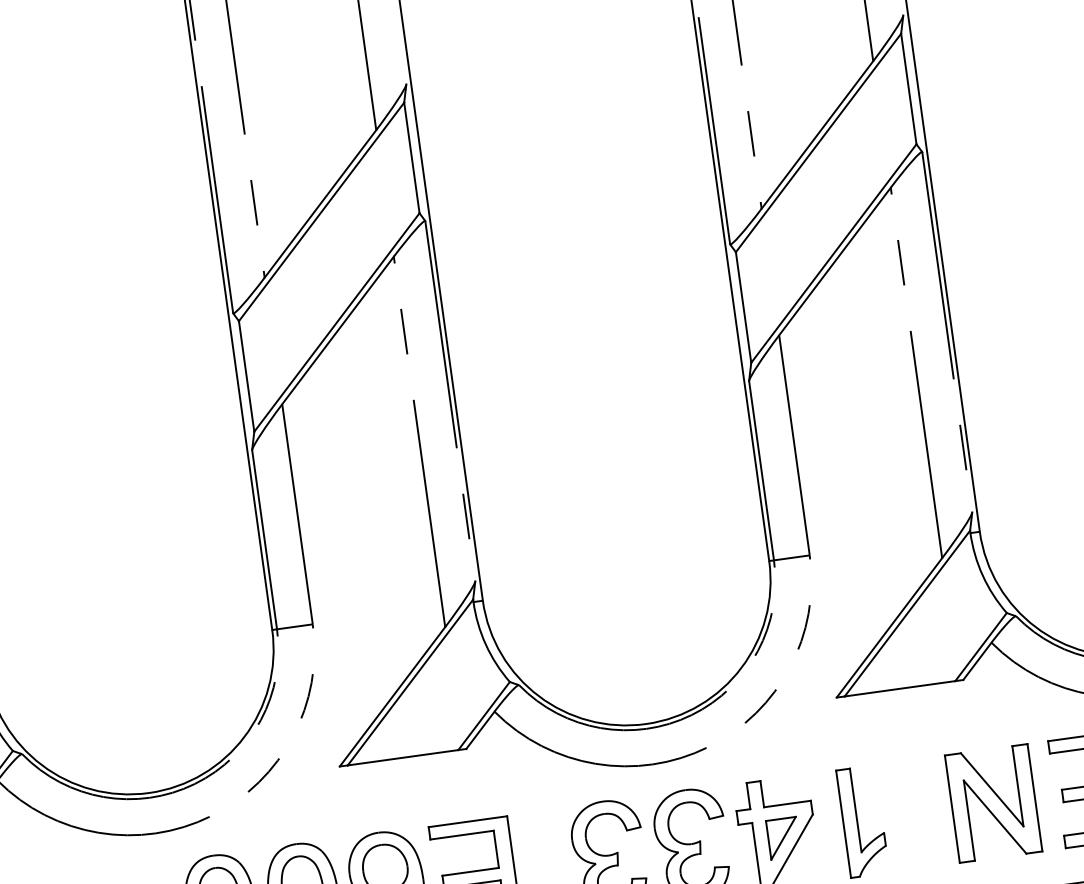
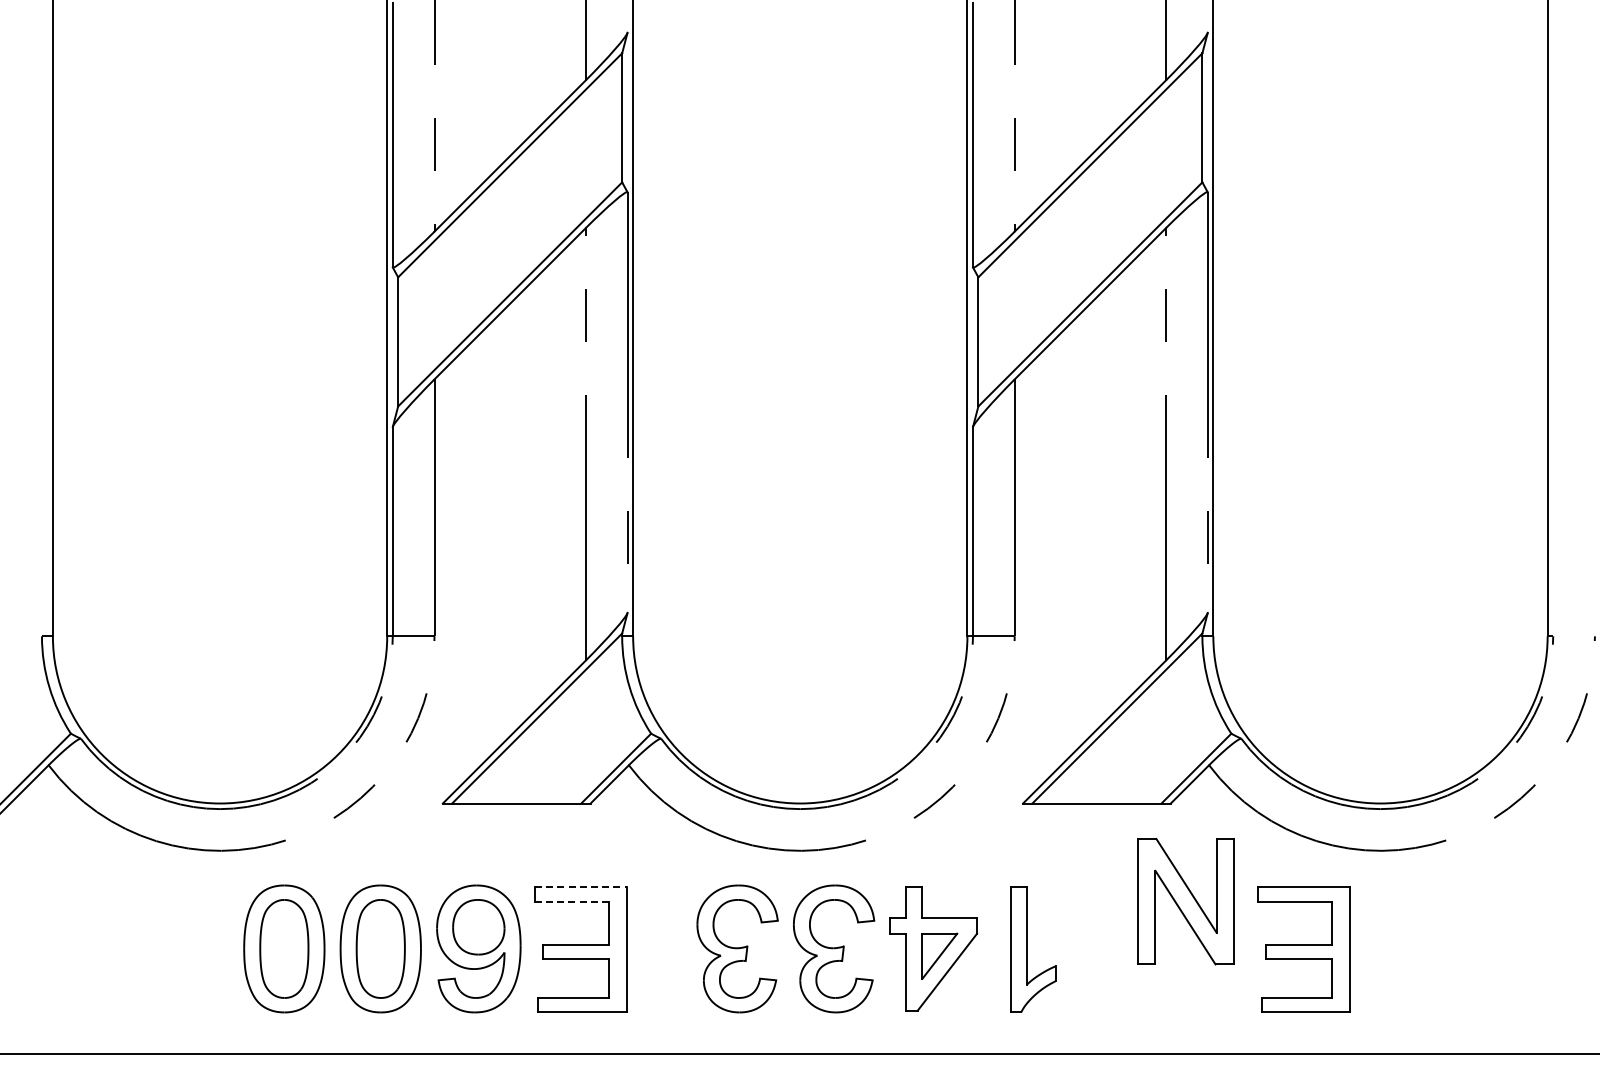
part: (993, 803) -> (1185, 901), moved
line: (467, 822) -> (580, 887), solid -> dashed
line: (462, 835) -> (572, 901), solid -> dashed

